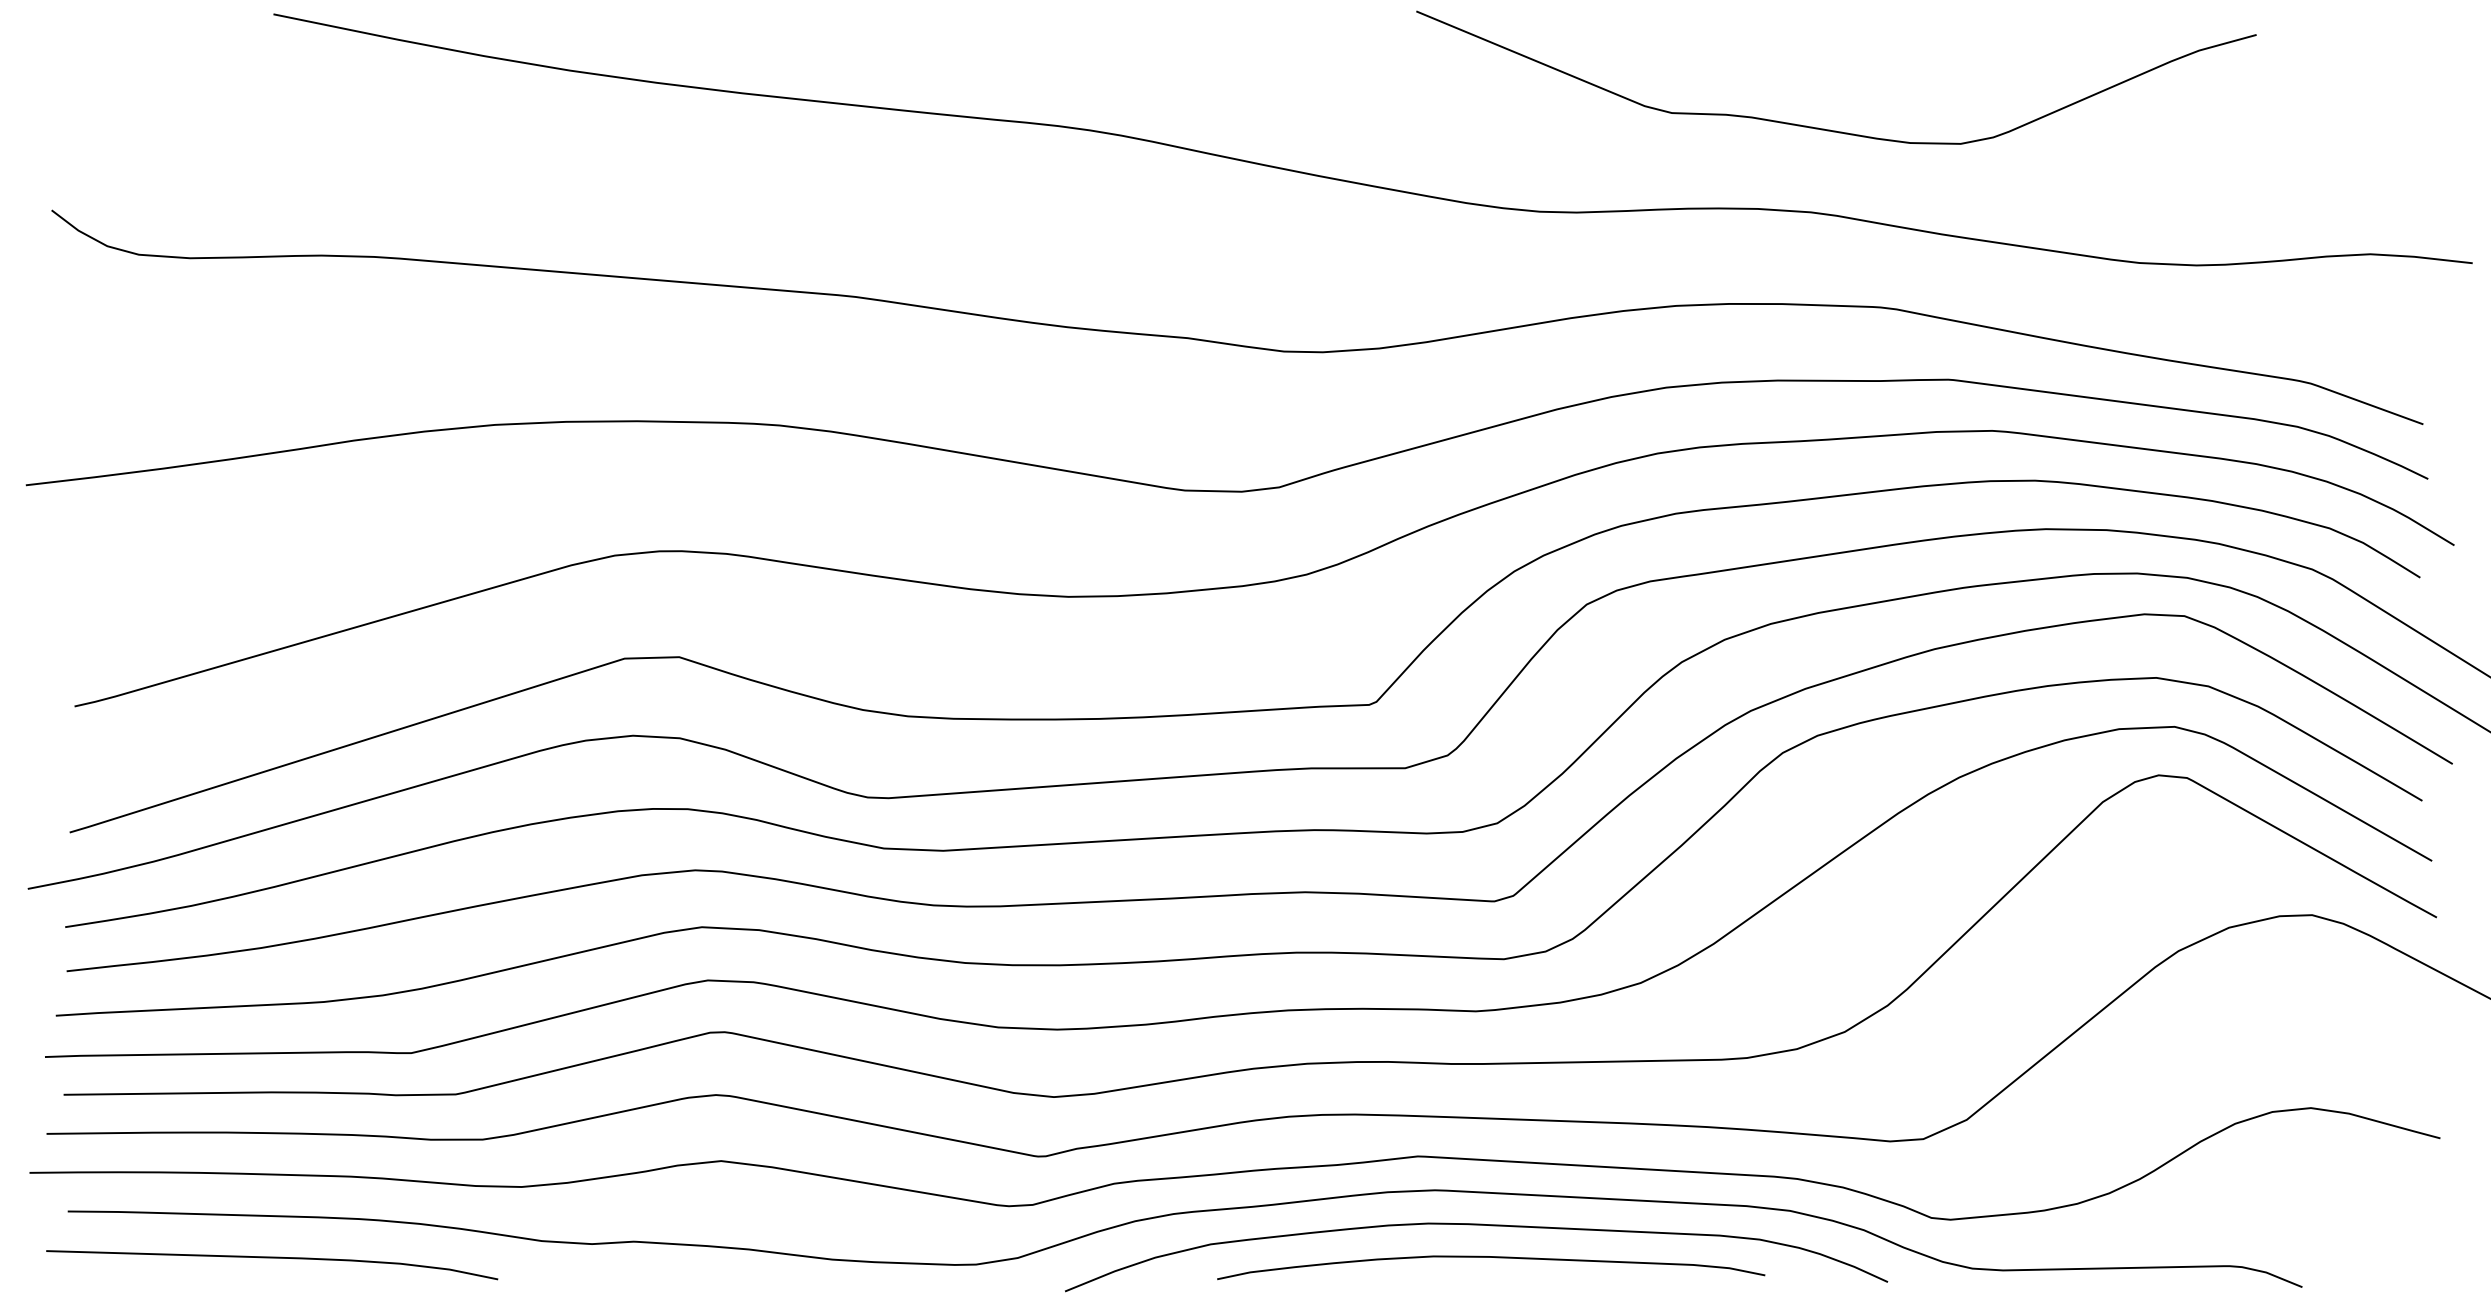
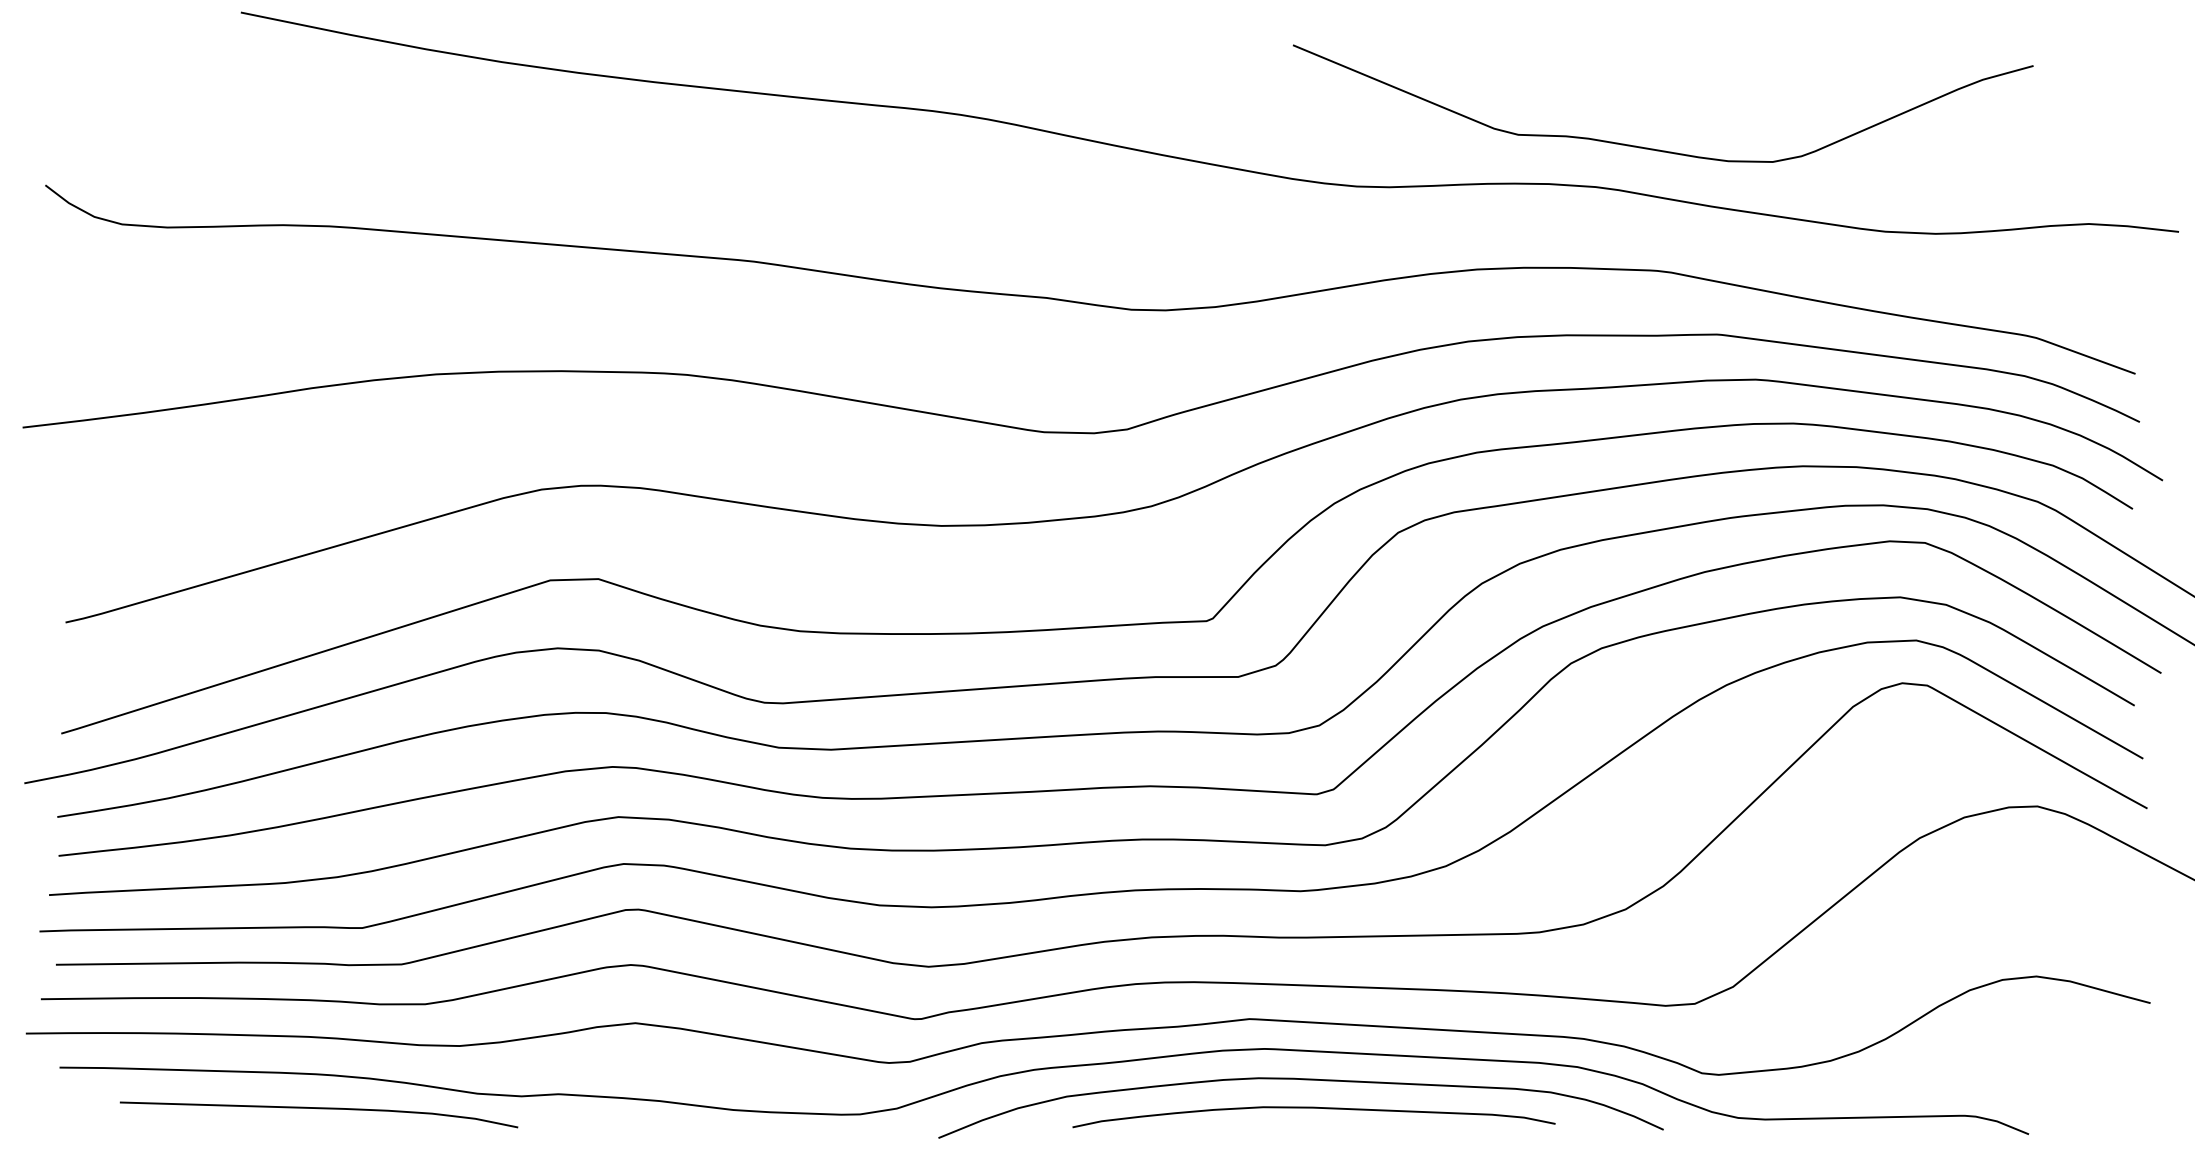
curve: (1830, 129) -> (1658, 149), moved
curve: (272, 1258) -> (319, 1109), moved

